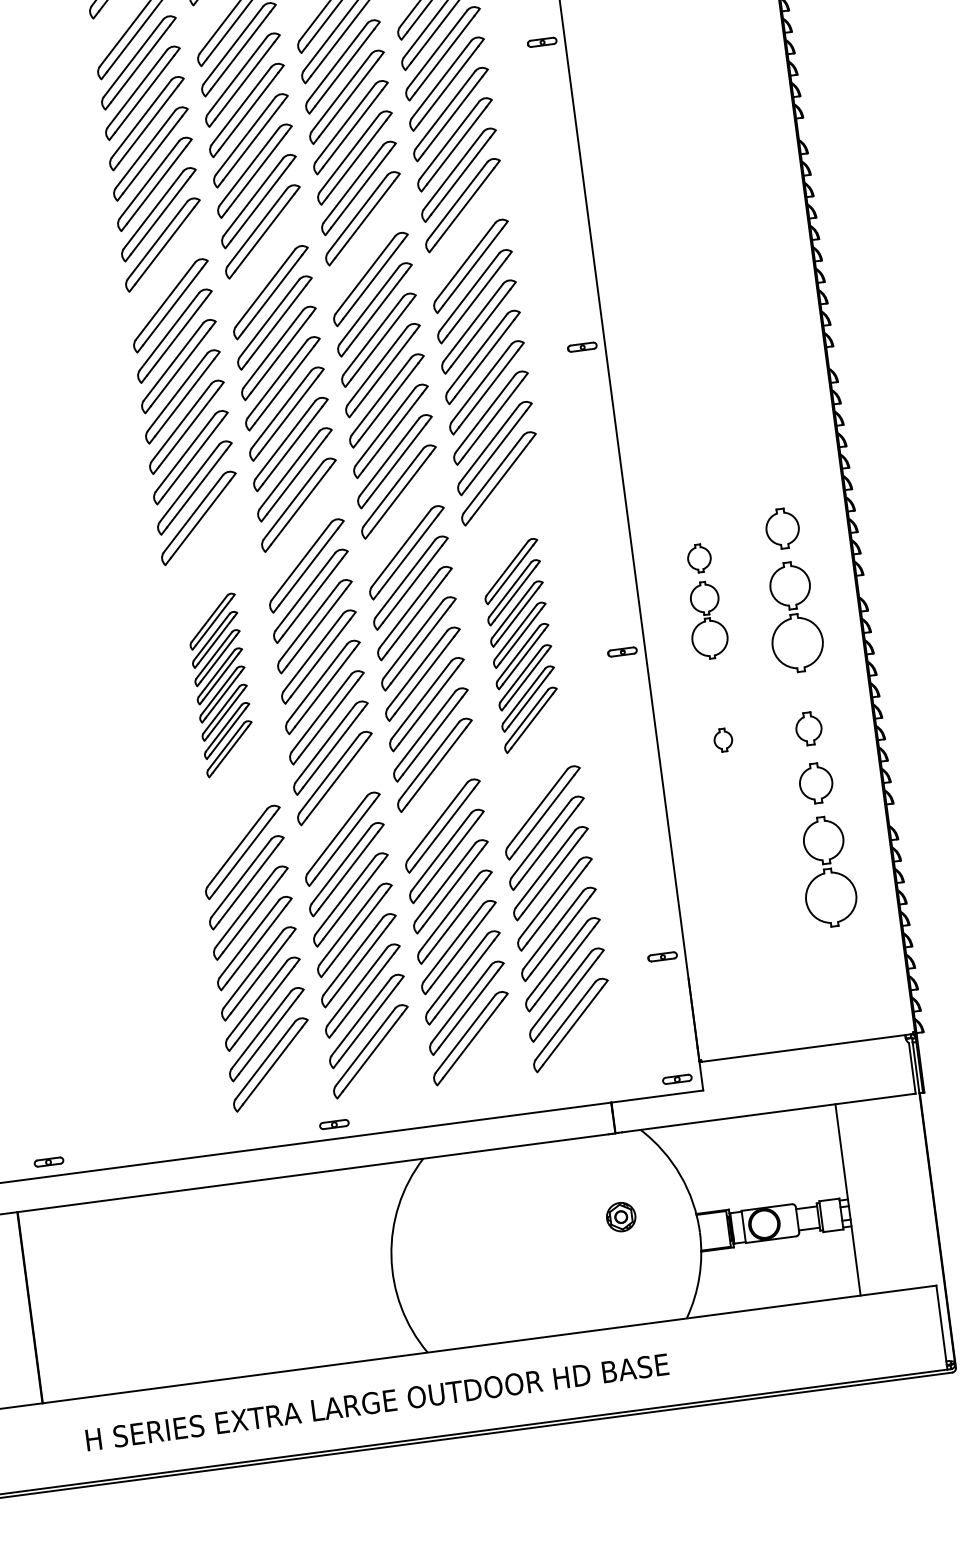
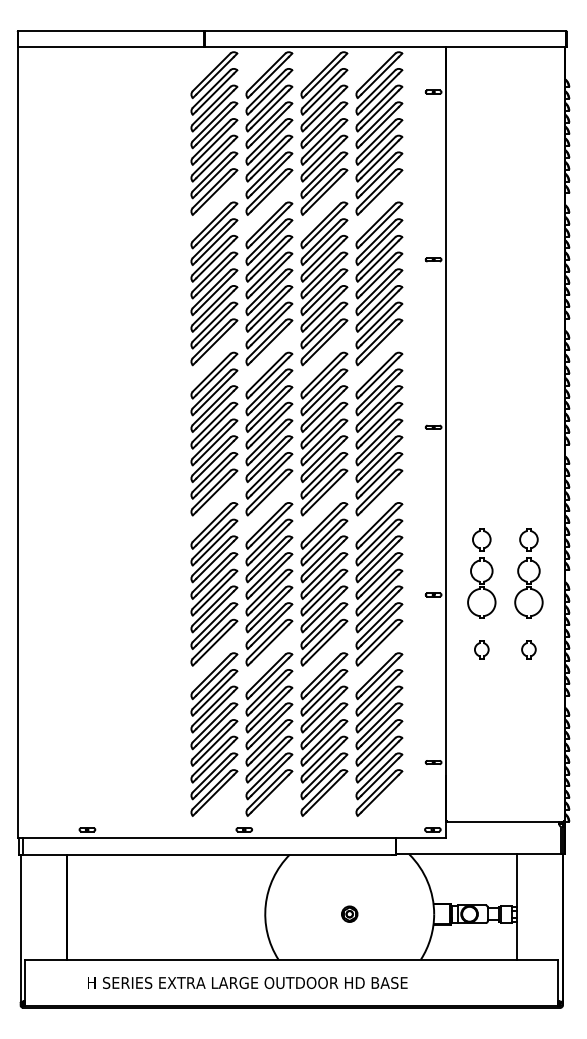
part: (704, 601) -> (481, 573), size x1.43
part: (521, 645) -> (379, 584), size x1.43
part: (221, 685) -> (214, 584), size x1.67
part: (722, 739) -> (481, 649), size x1.43
part: (823, 844) -> (528, 713), removed
part: (620, 1215) -> (349, 913), moved

